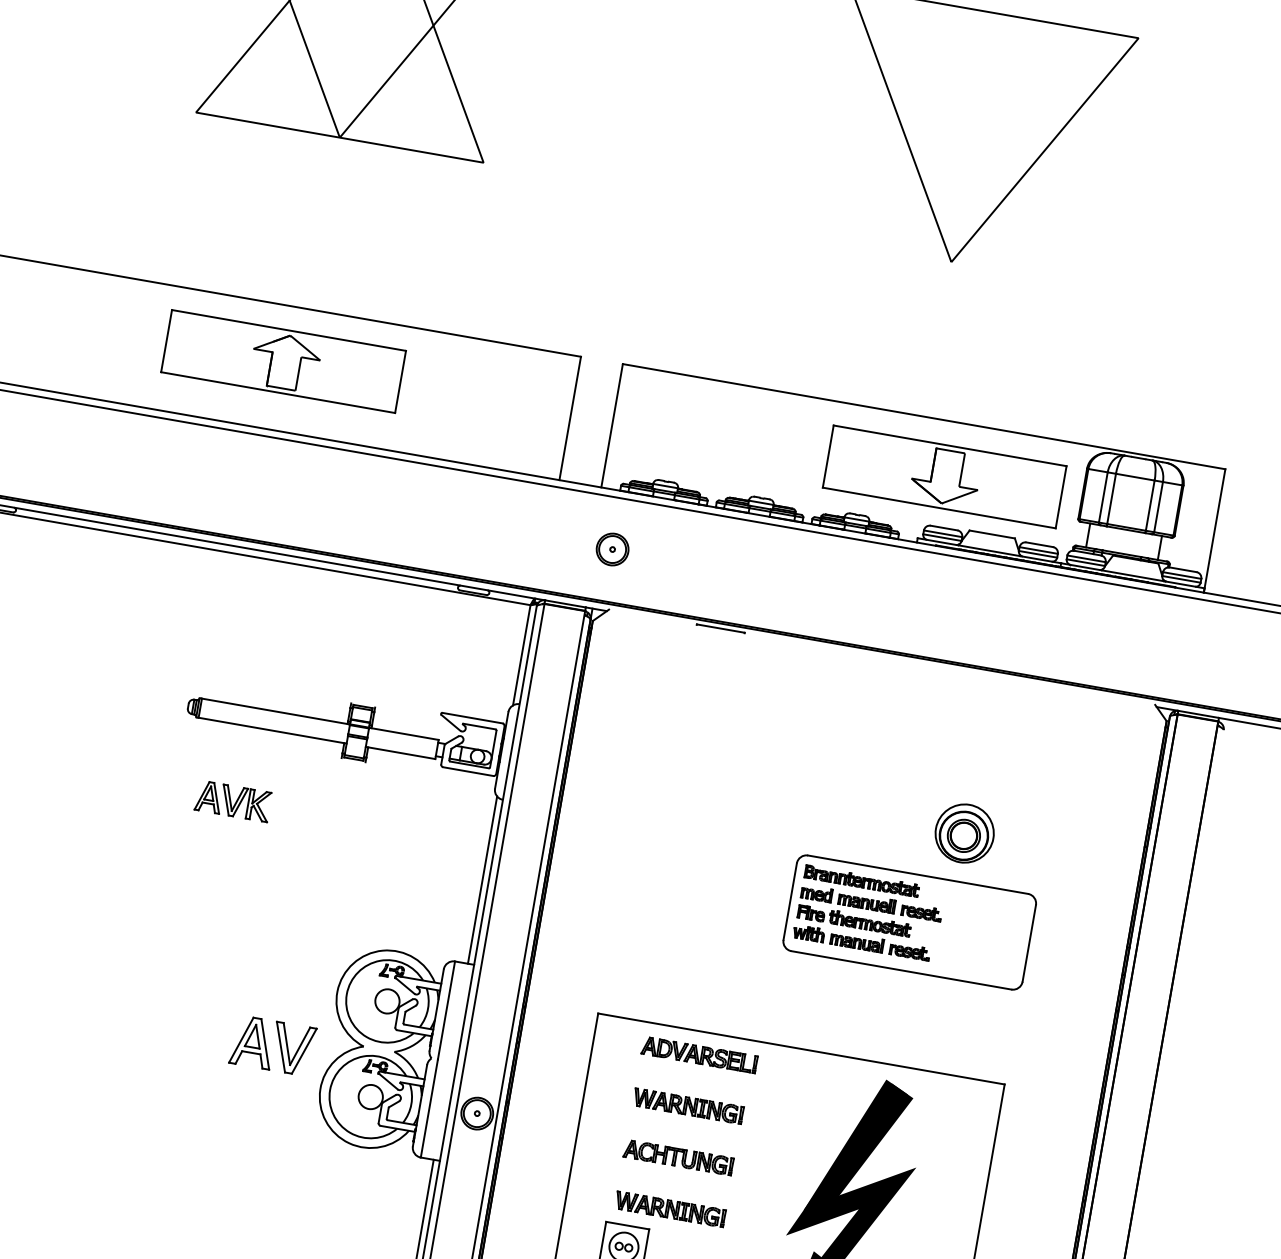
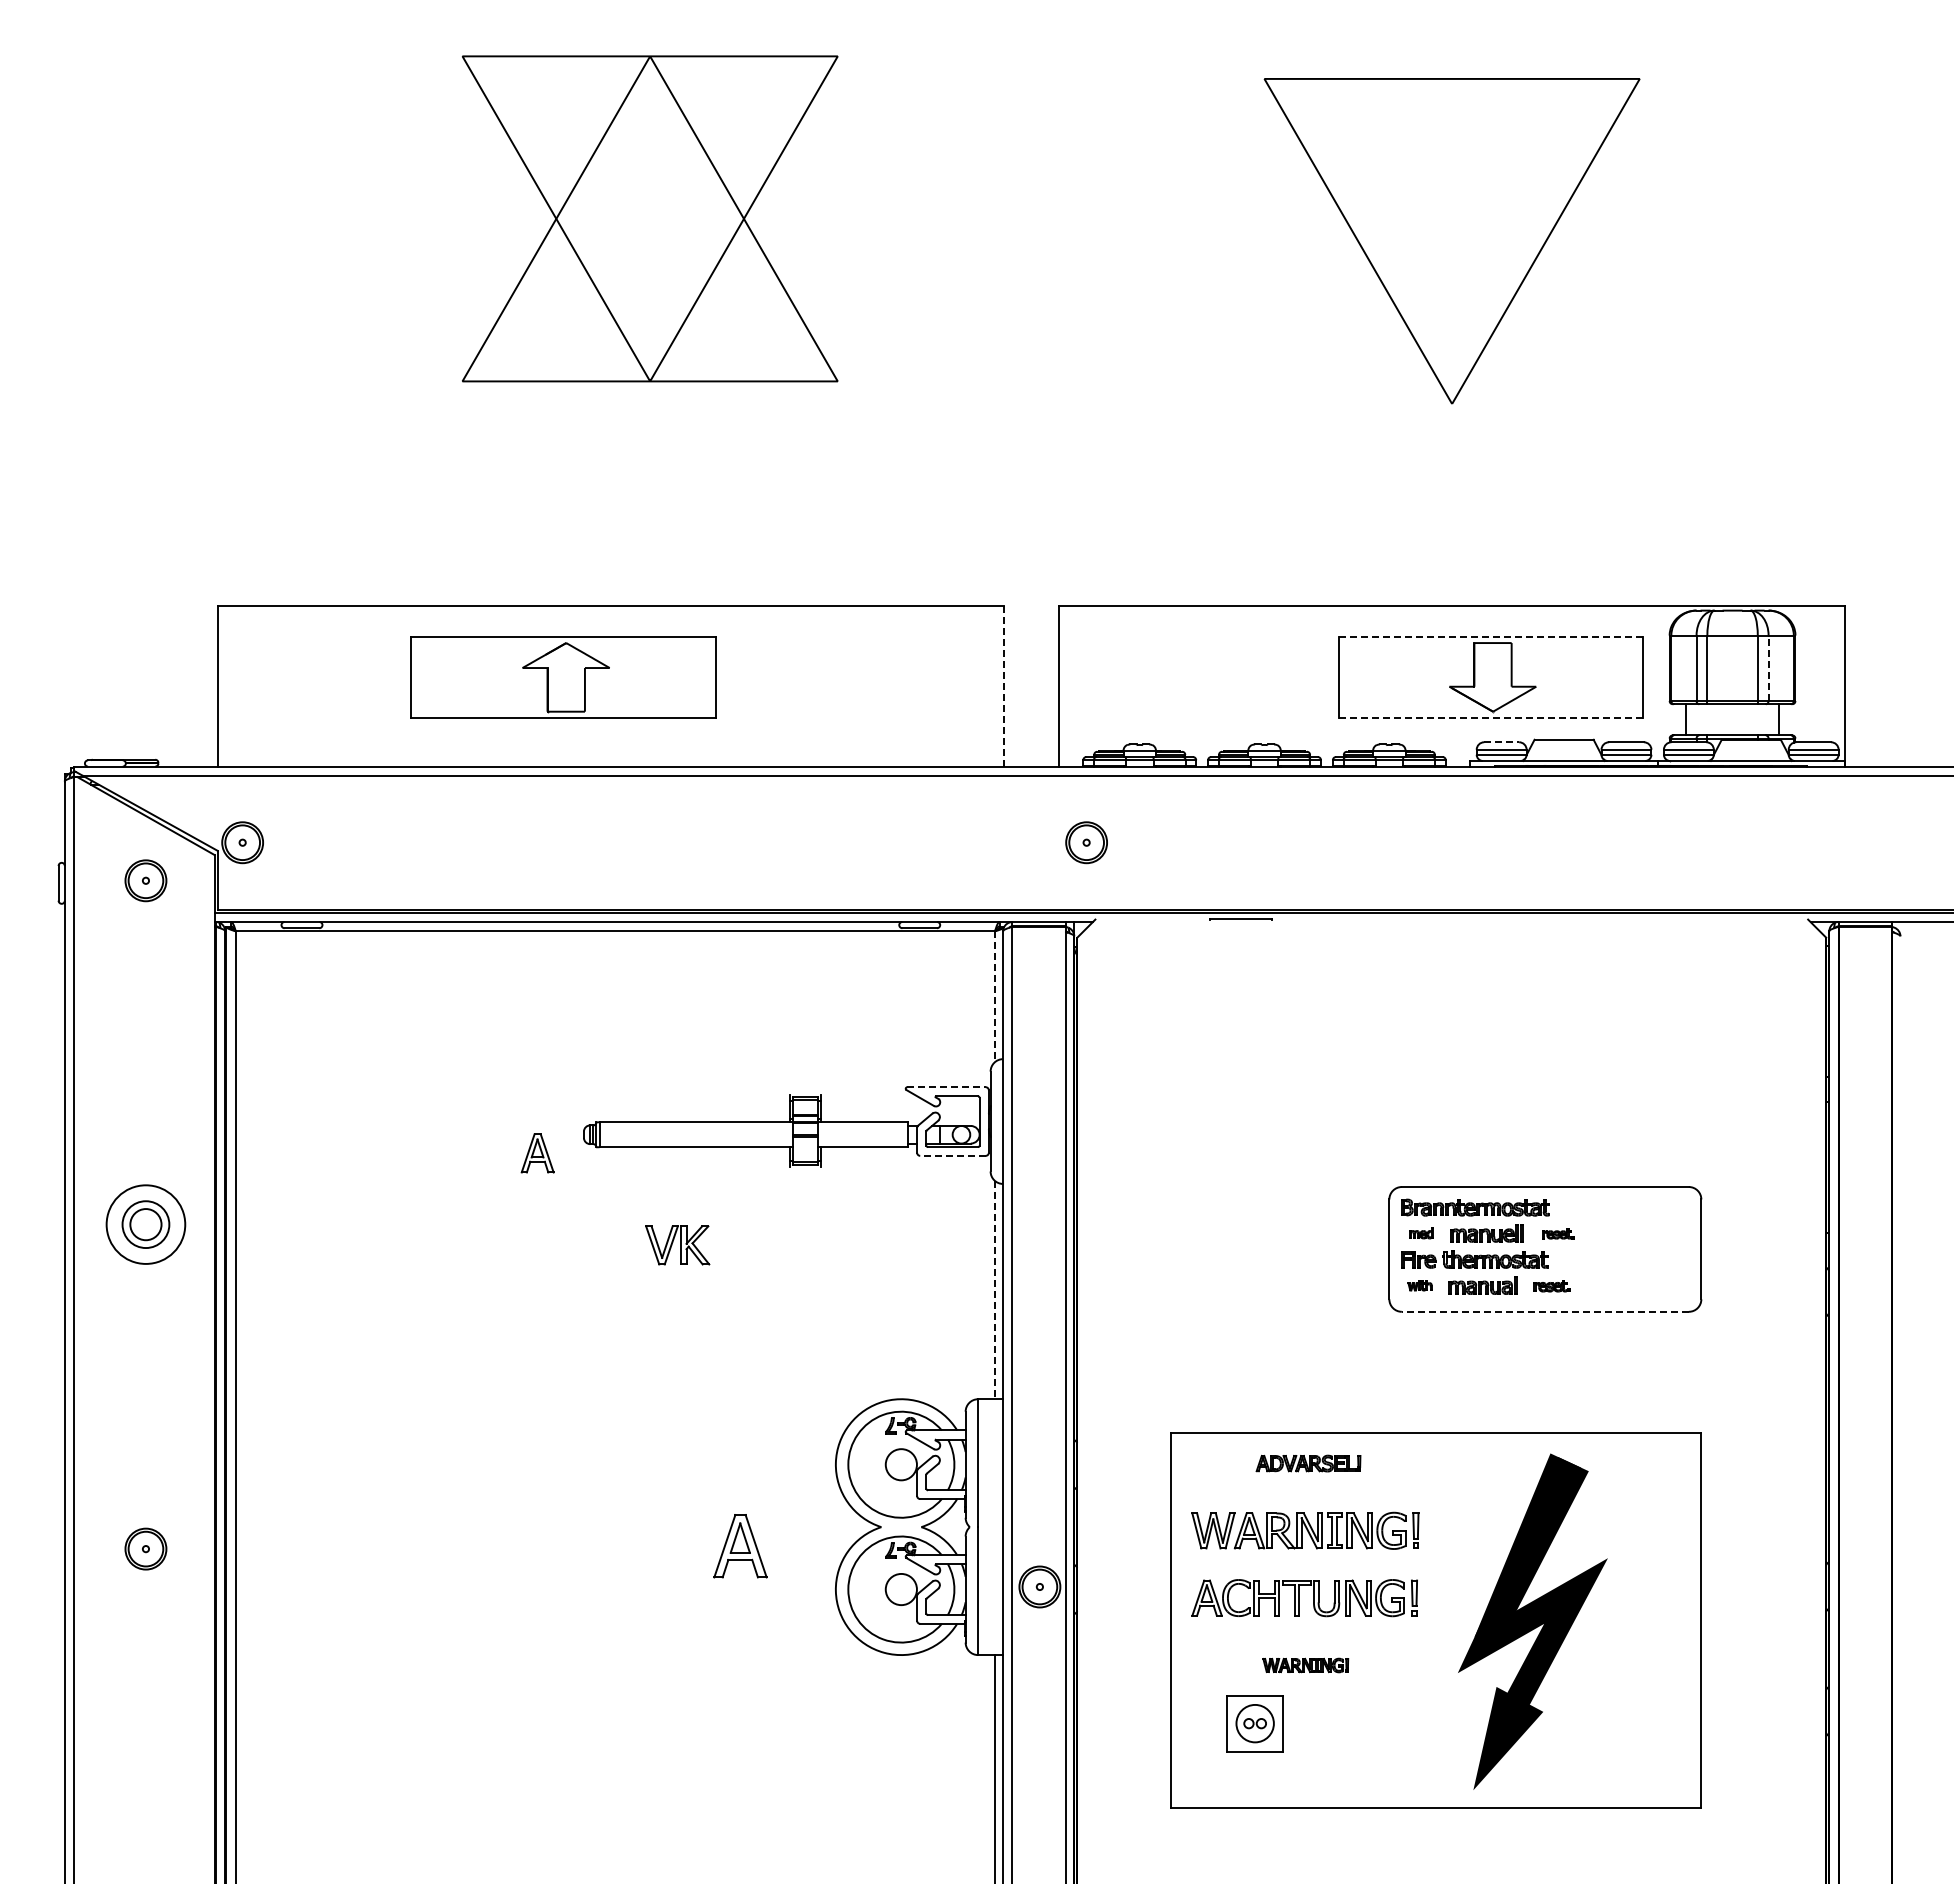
part: (283, 361) -> (563, 677), moved
line: (569, 418) -> (1003, 686), solid -> dashed
line: (950, 445) -> (1491, 636), solid -> dashed
line: (939, 507) -> (1491, 717), solid -> dashed
line: (1158, 507) -> (1768, 668), solid -> dashed
line: (944, 528) -> (1502, 742), solid -> dashed
line: (521, 655) -> (994, 997), solid -> dashed
line: (473, 718) -> (947, 1087), solid -> dashed
line: (468, 771) -> (952, 1155), solid -> dashed
part: (209, 797) -> (537, 1153), moved
part: (964, 833) -> (1595, 1124), removed
line: (482, 880) -> (994, 1290), solid -> dashed
part: (816, 893) -> (1421, 1233), size x0.6
part: (921, 912) -> (1558, 1233), size x0.6
part: (808, 933) -> (1419, 1285), size x0.6
part: (909, 951) -> (1551, 1285), size x0.7
line: (901, 970) -> (1545, 1311), solid -> dashed
part: (292, 1049) -> (791, 1546), removed
part: (699, 1054) -> (1308, 1463), size x0.7
part: (688, 1105) -> (1305, 1530), size x1.6
part: (678, 1157) -> (1304, 1598), size x1.6
part: (670, 1209) -> (1305, 1665), size x0.6

